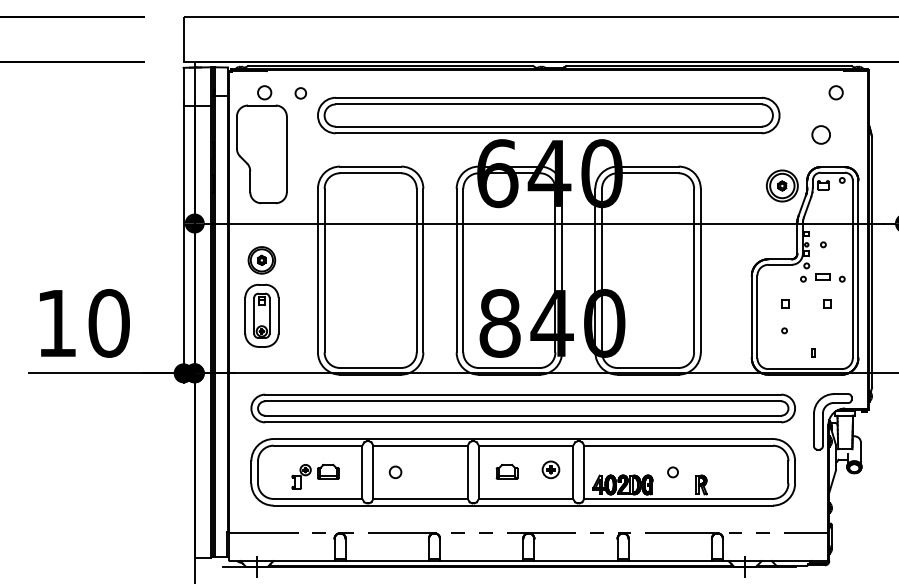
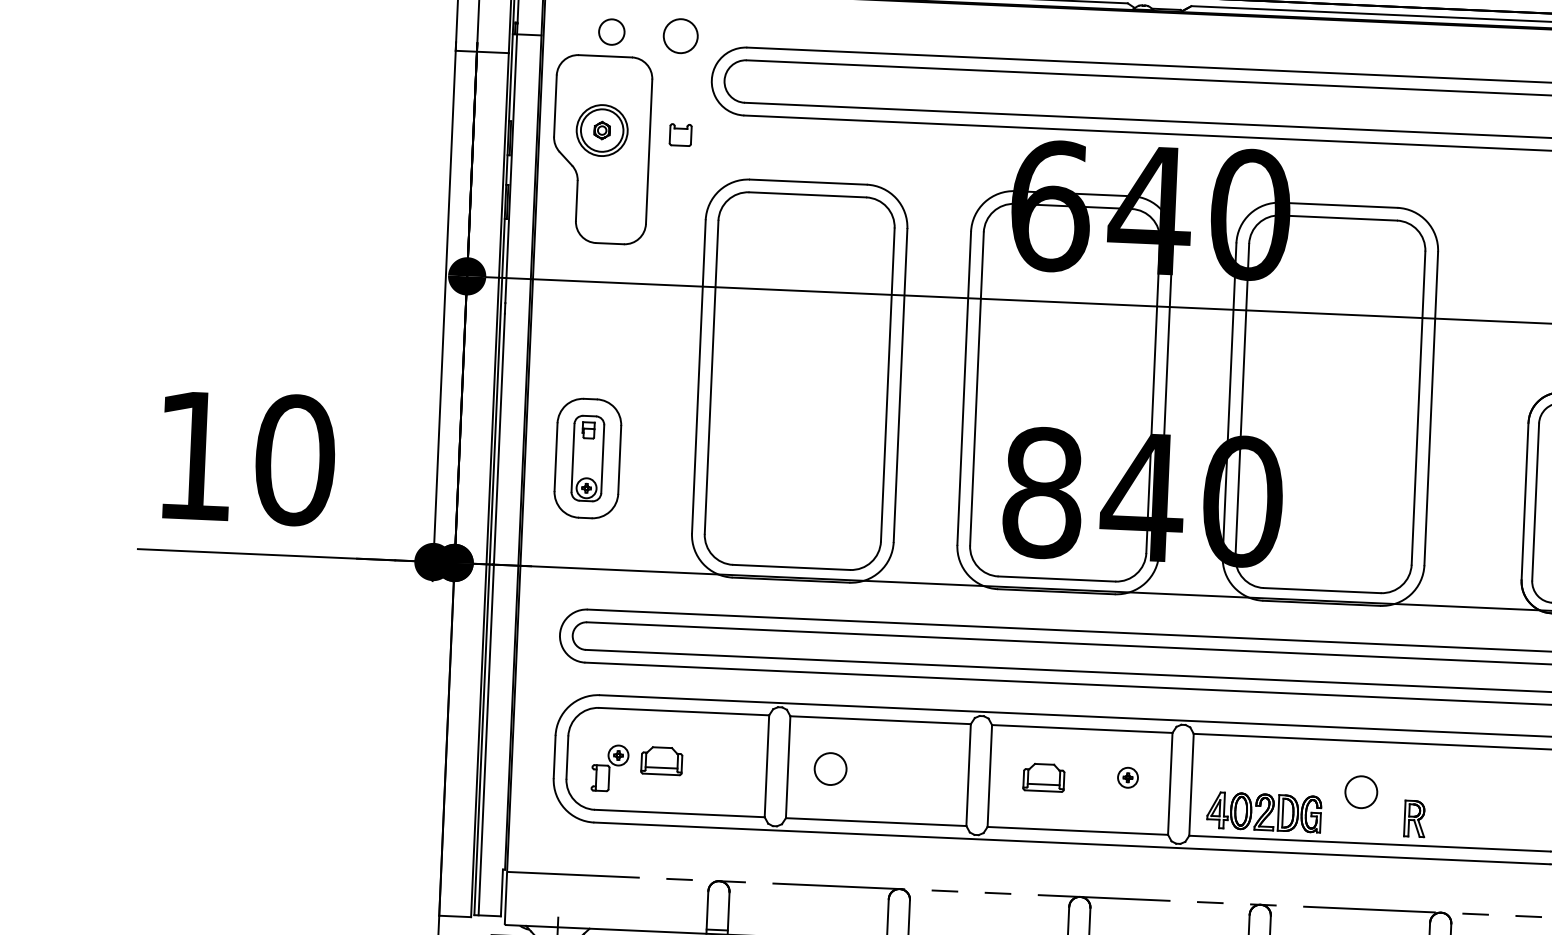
circle: (300, 93) -> (680, 36), size x1.67
part: (302, 144) -> (679, 134), added
part: (261, 260) -> (601, 130), moved
part: (550, 470) -> (1127, 778), size x0.62
circle: (395, 472) -> (830, 769), size x1.43
circle: (672, 472) -> (1360, 792), size x1.67
part: (315, 476) -> (636, 768), moved

